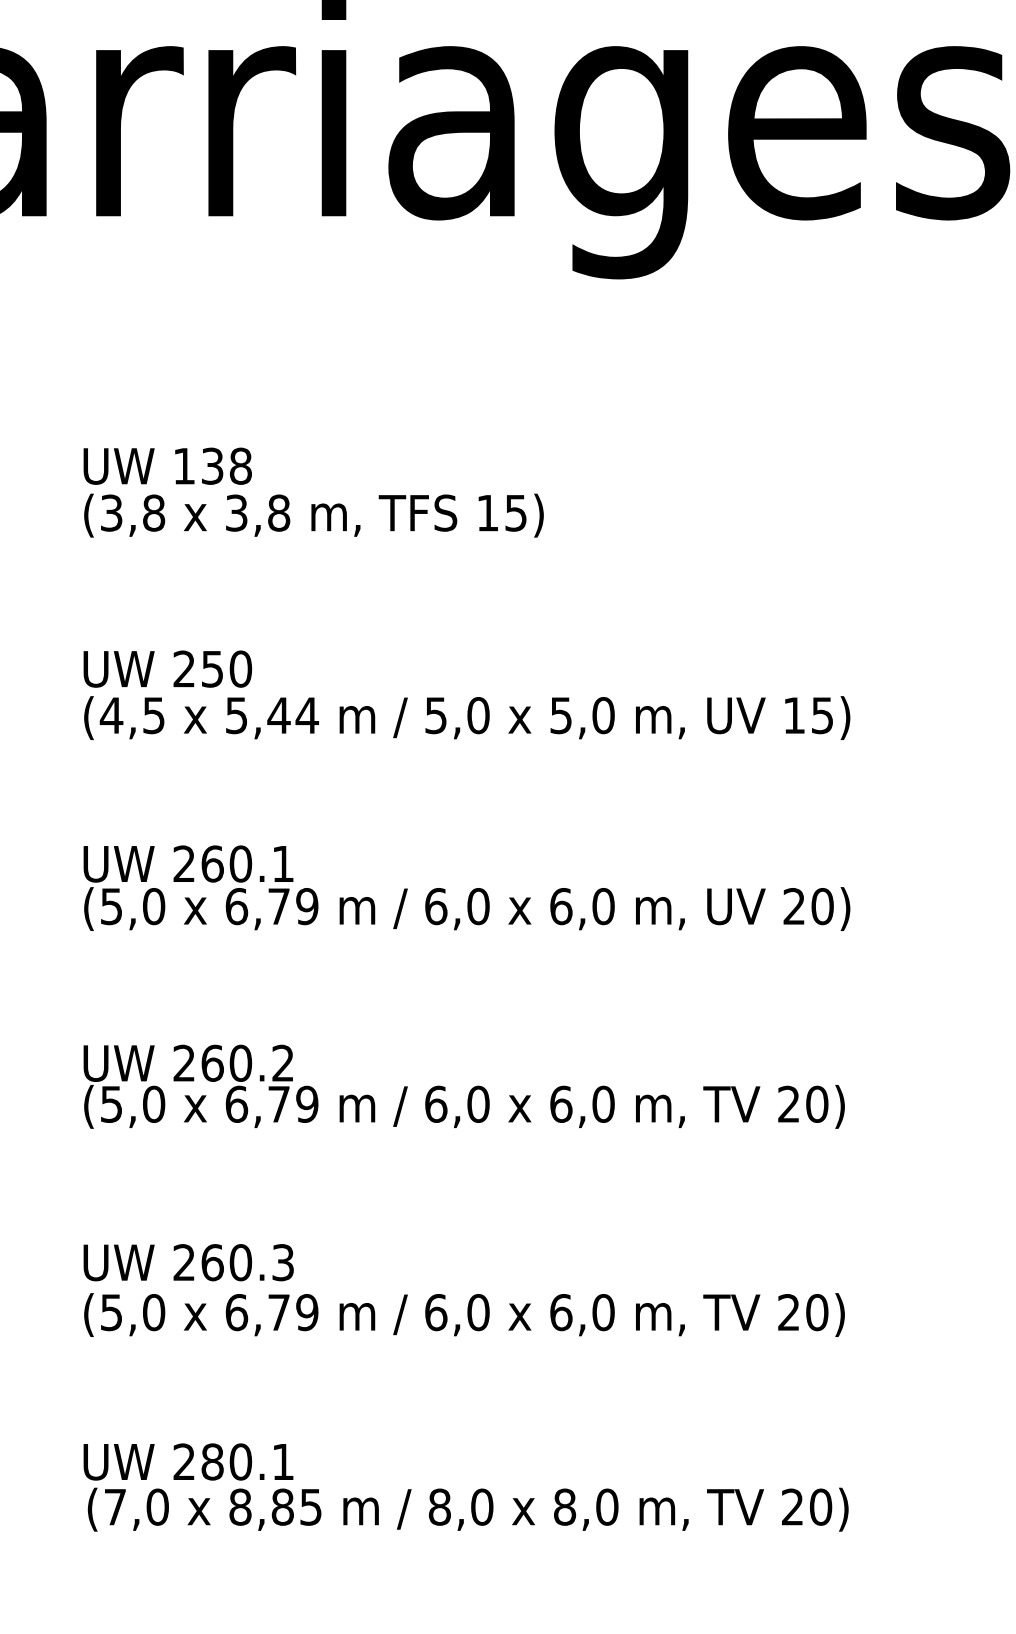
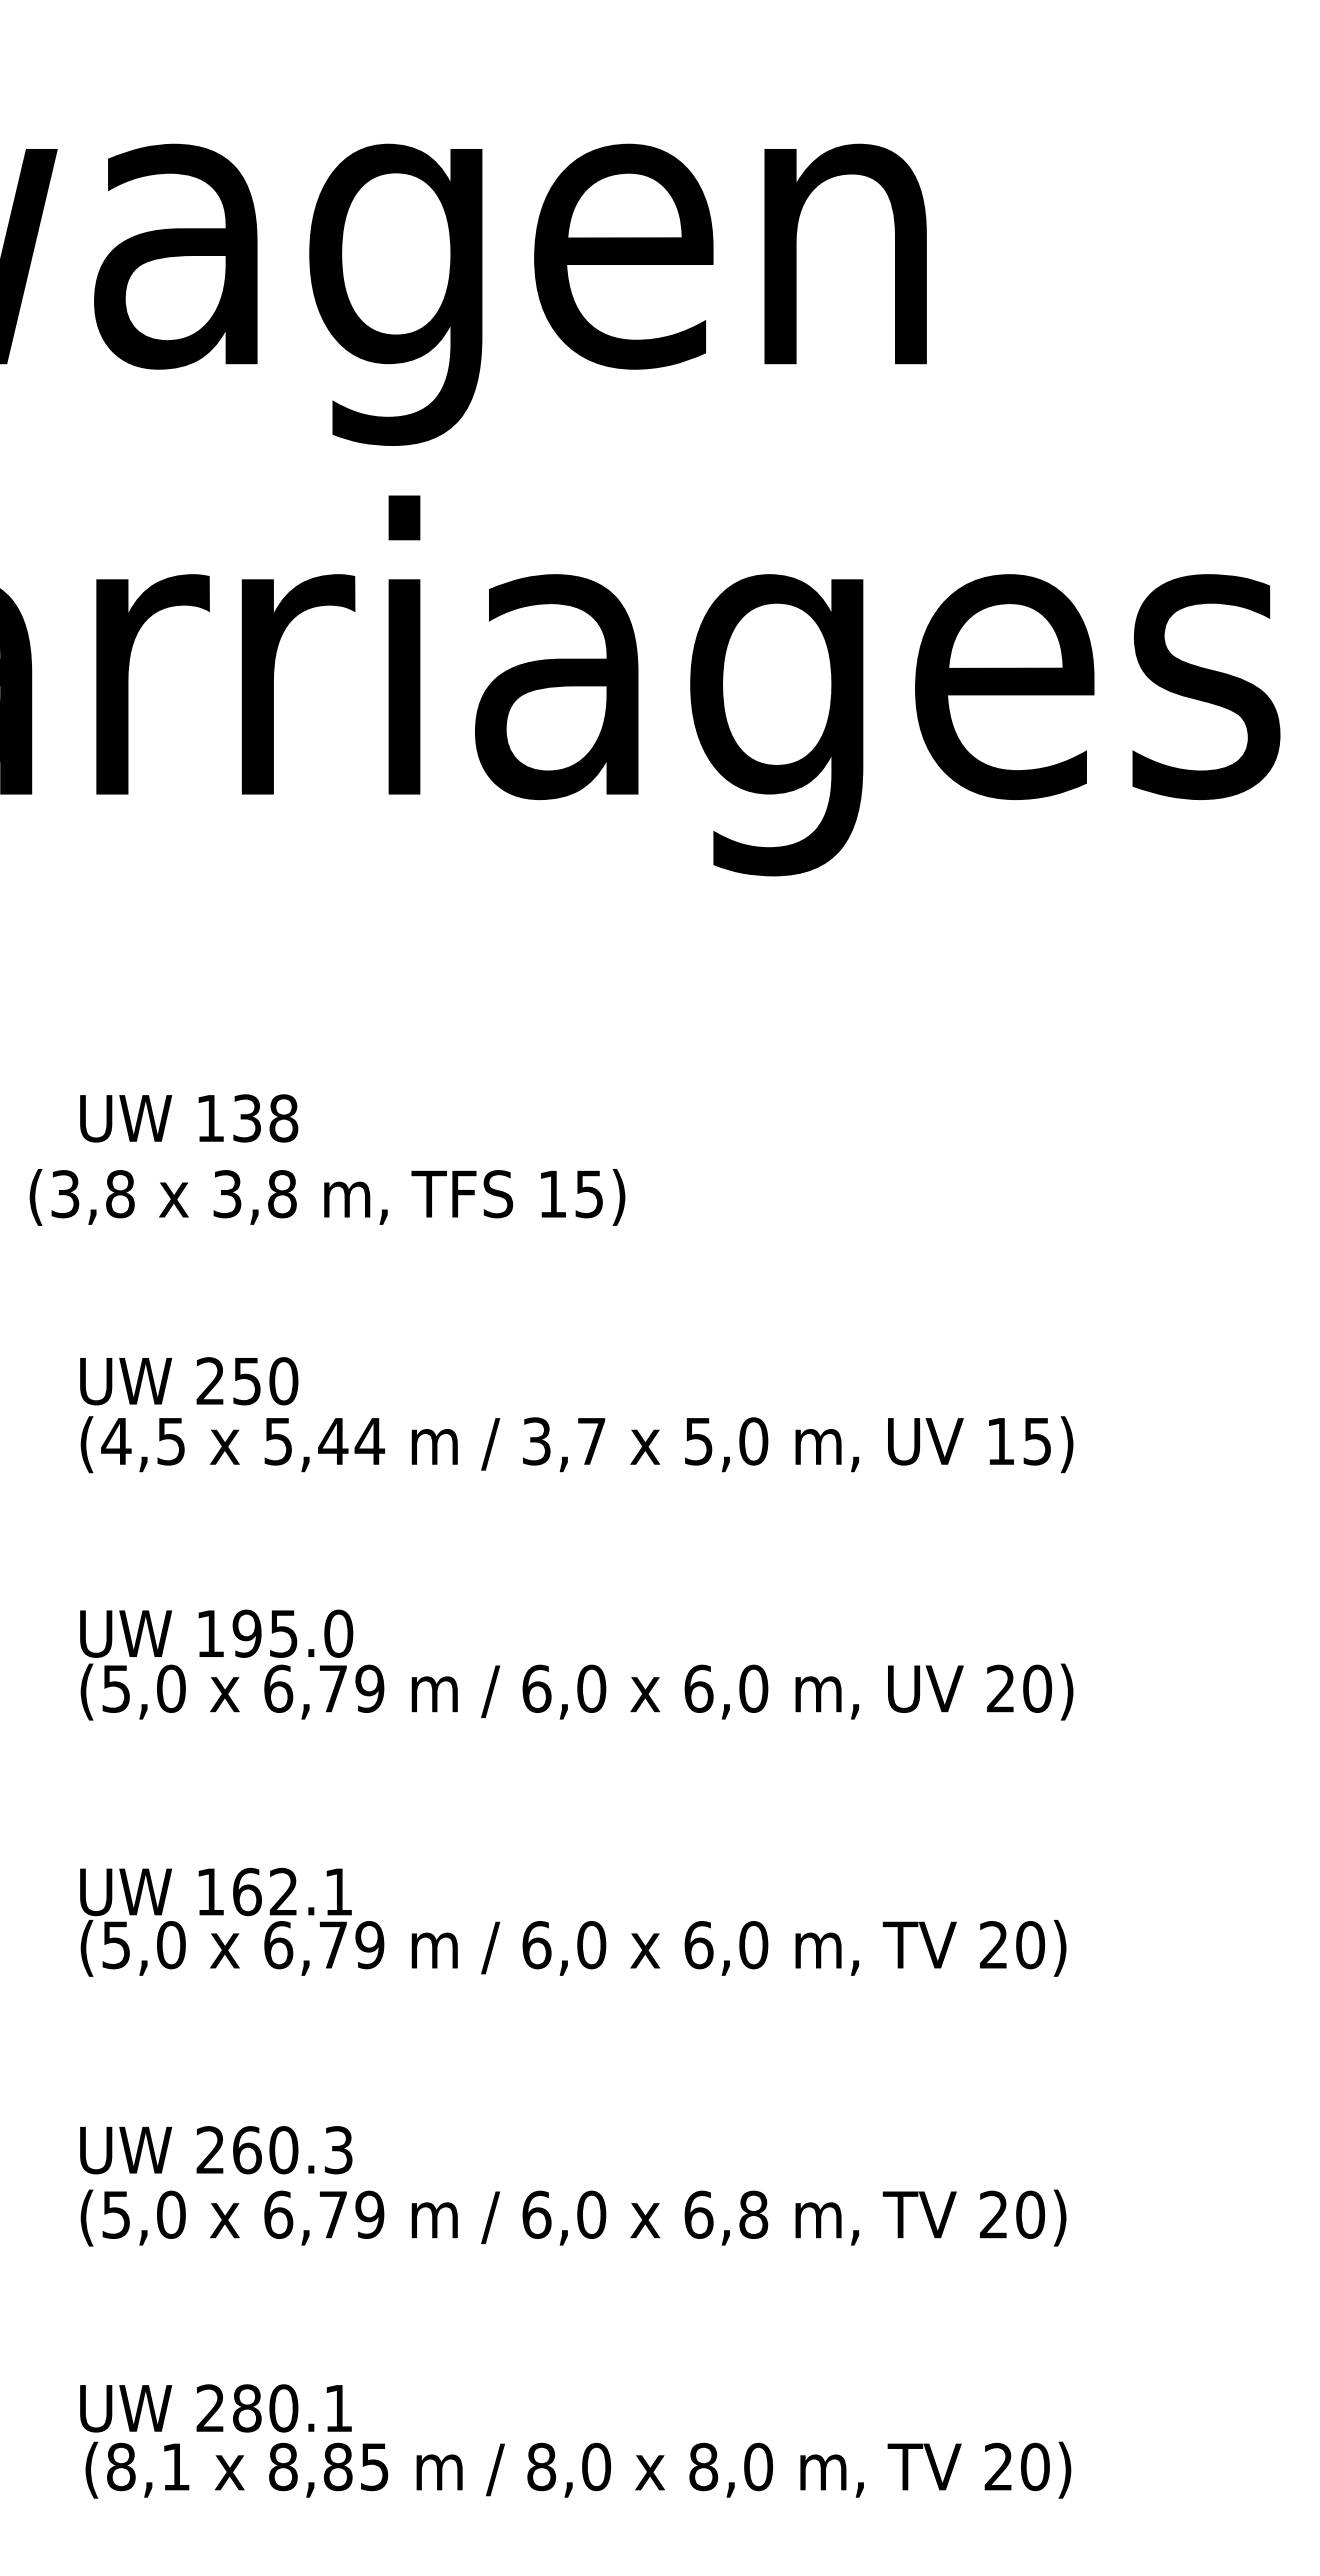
text: (313, 515) -> (327, 1197), moved
text: (457, 715) -> (564, 1441), 5,0 -> 3,7
text: (233, 863) -> (274, 1633), 260.1 -> 195.0
text: (232, 1062) -> (273, 1891), 260.2 -> 162.1
text: (603, 1312) -> (753, 2214), 6,0 -> 6,8
text: (136, 1506) -> (148, 2466), (7,0 -> (8,1

